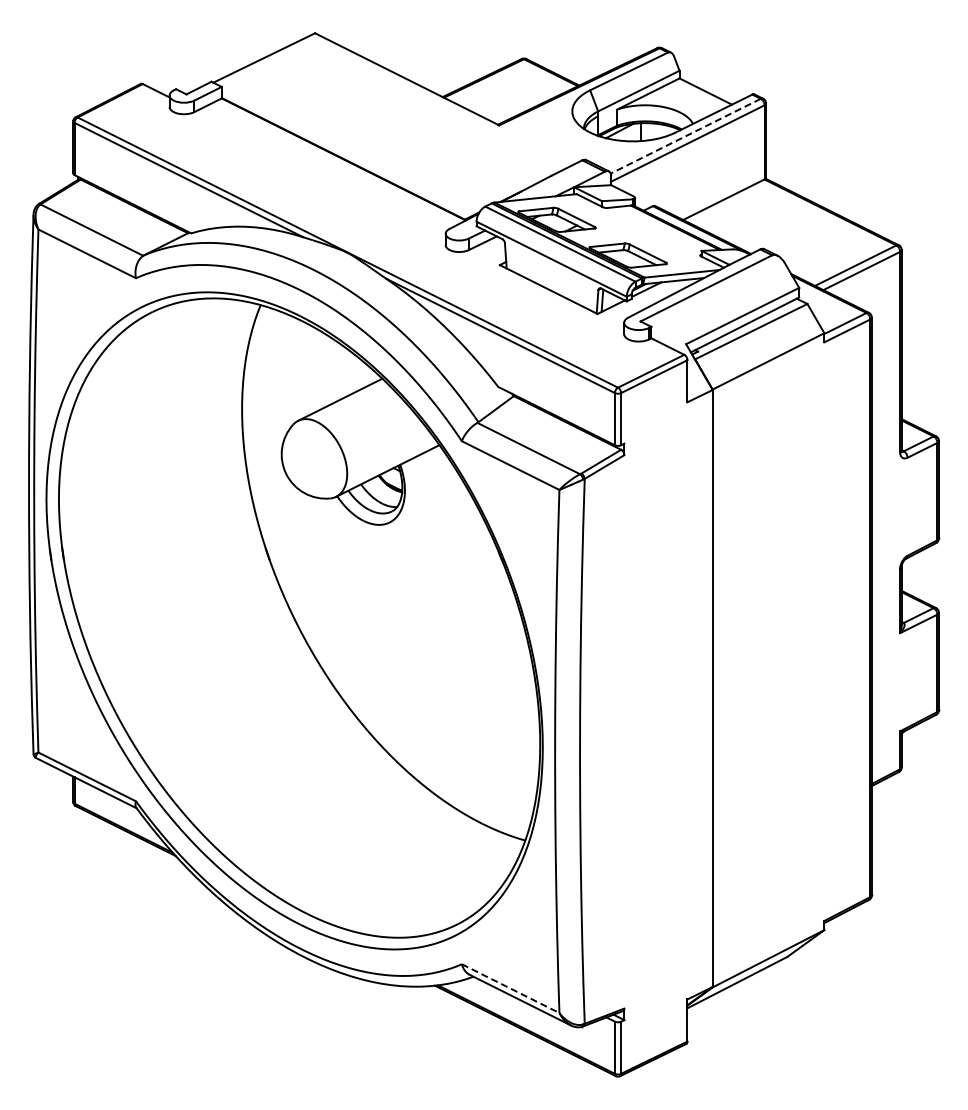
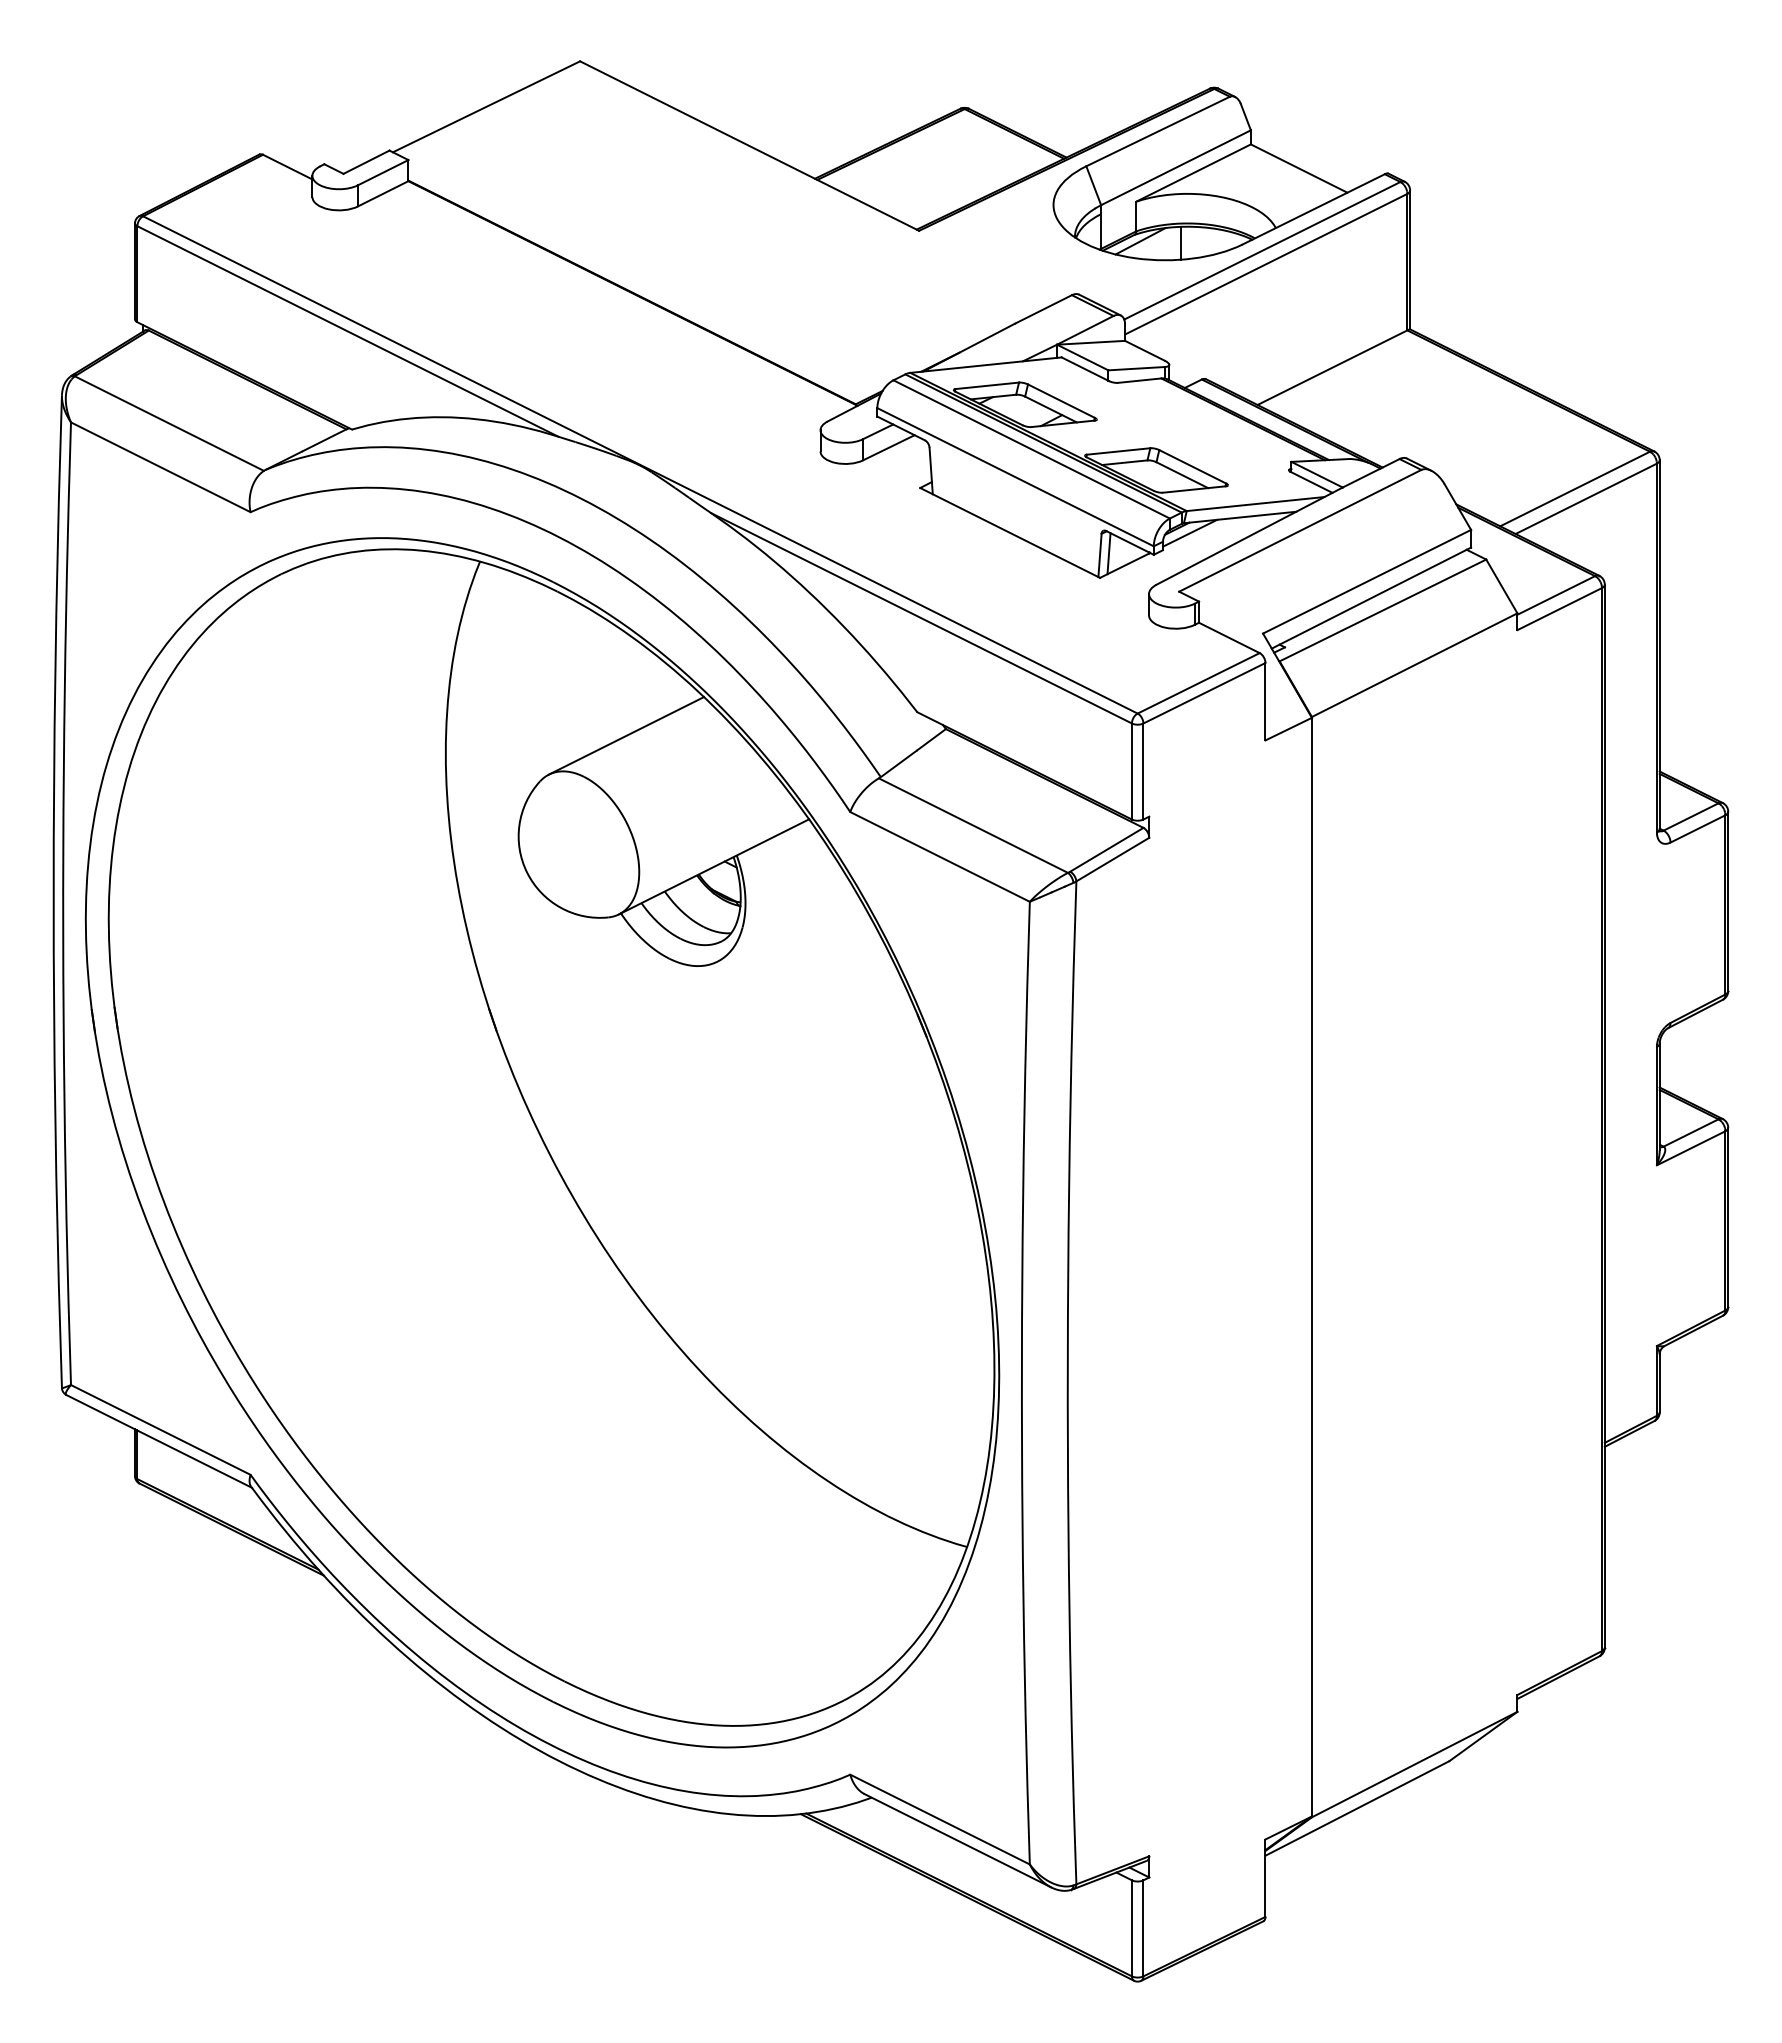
line: (685, 136) -> (1261, 251), dashed -> solid
line: (510, 988) -> (939, 1819), dashed -> solid

